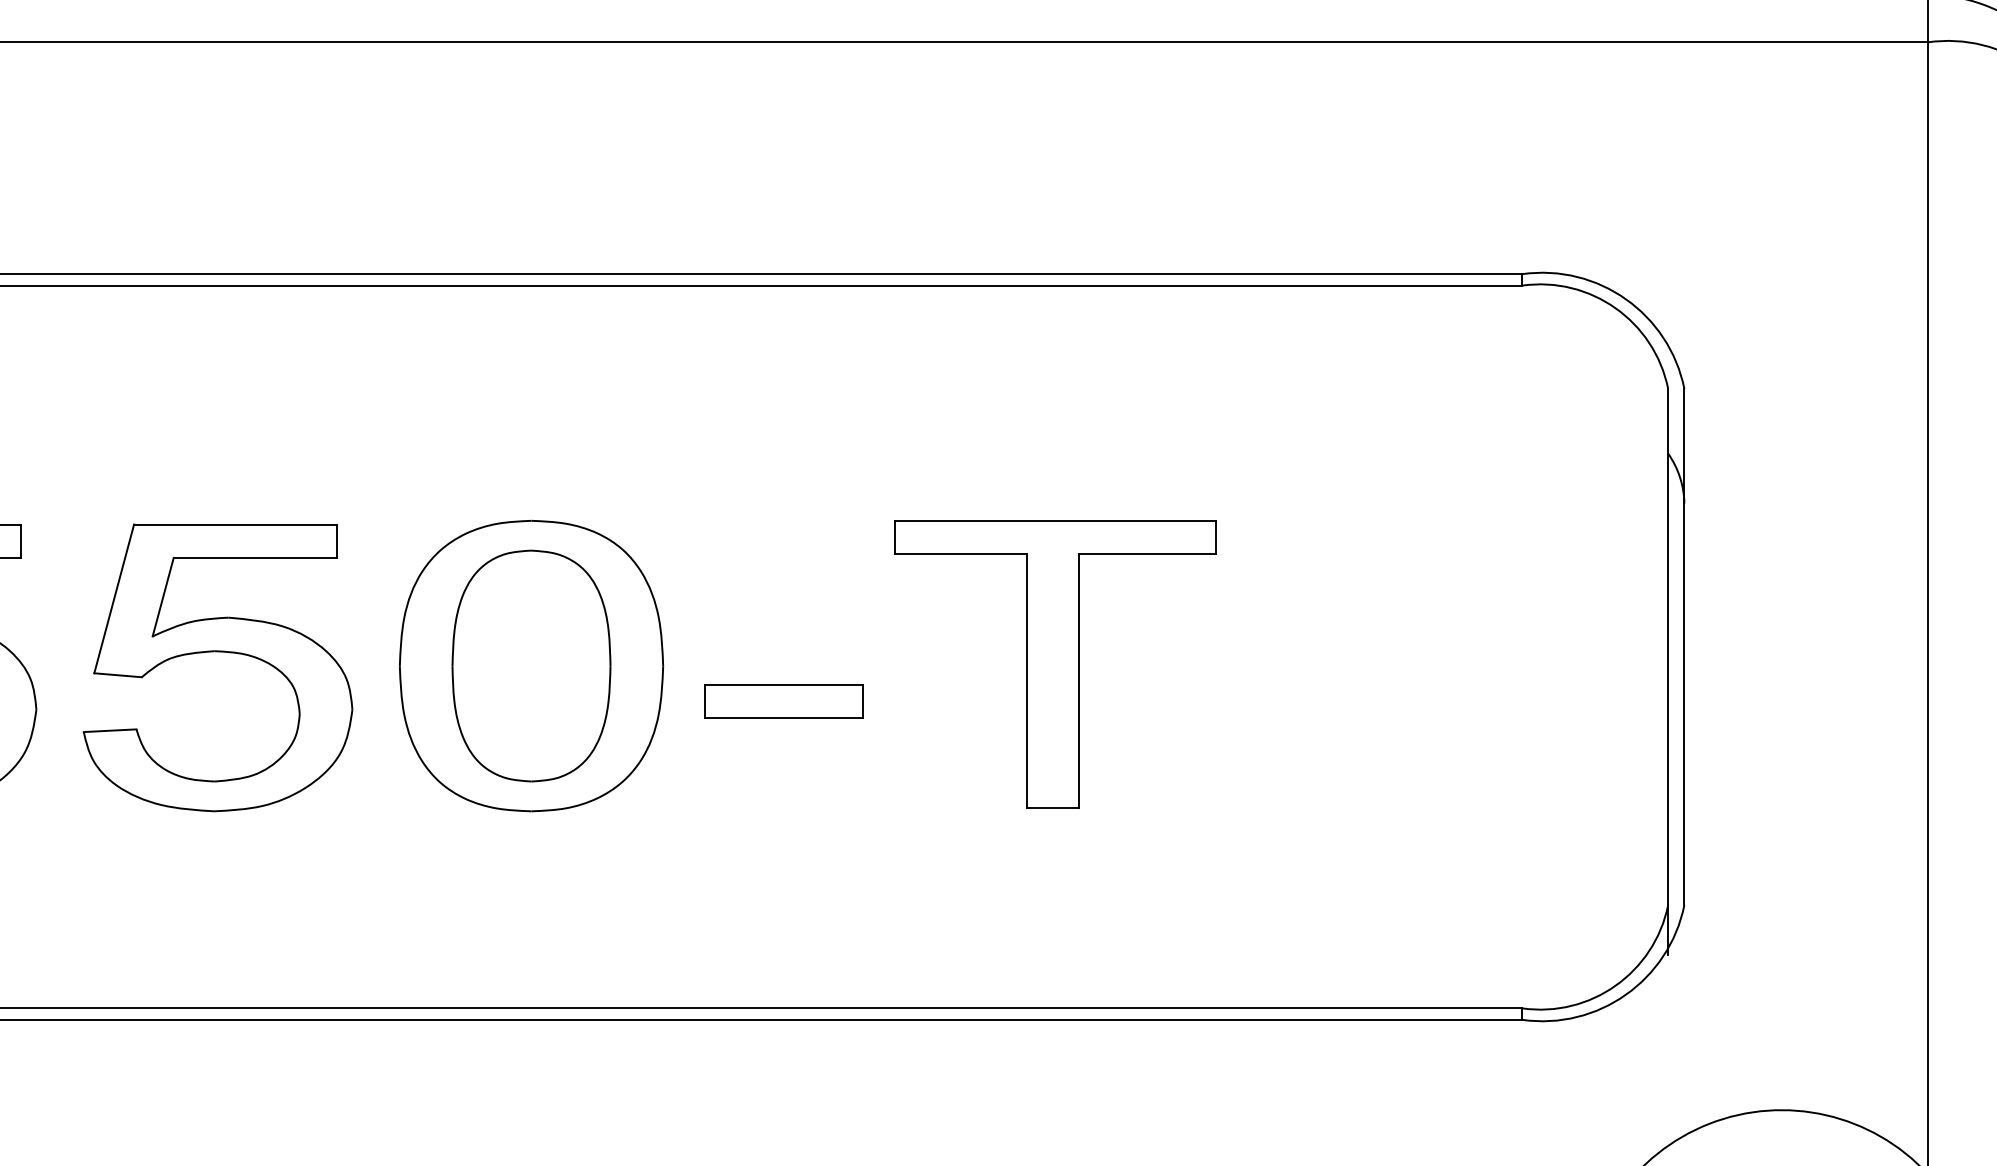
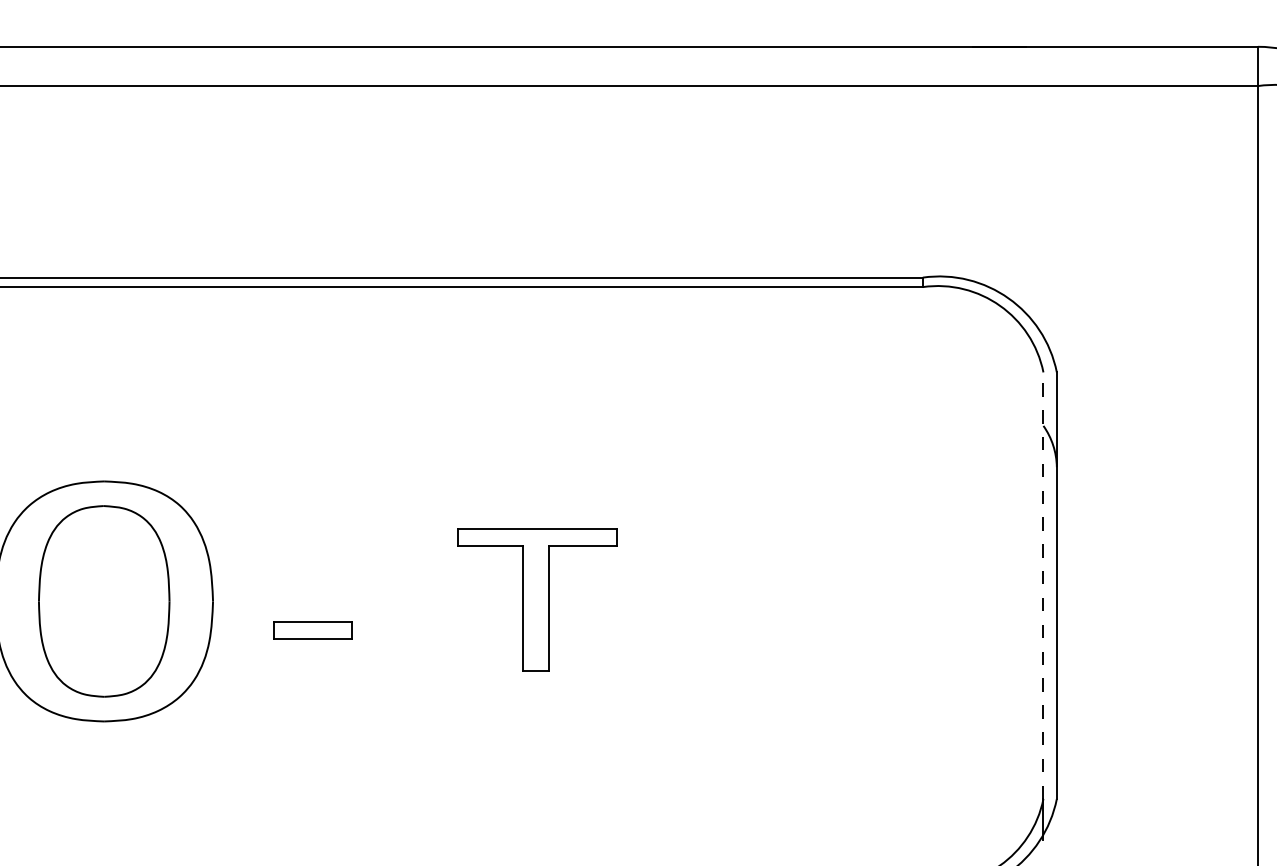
line: (1668, 646) -> (1043, 585), solid -> dashed
part: (1055, 664) -> (537, 600), size x0.6
part: (783, 701) -> (312, 630), size x0.6

